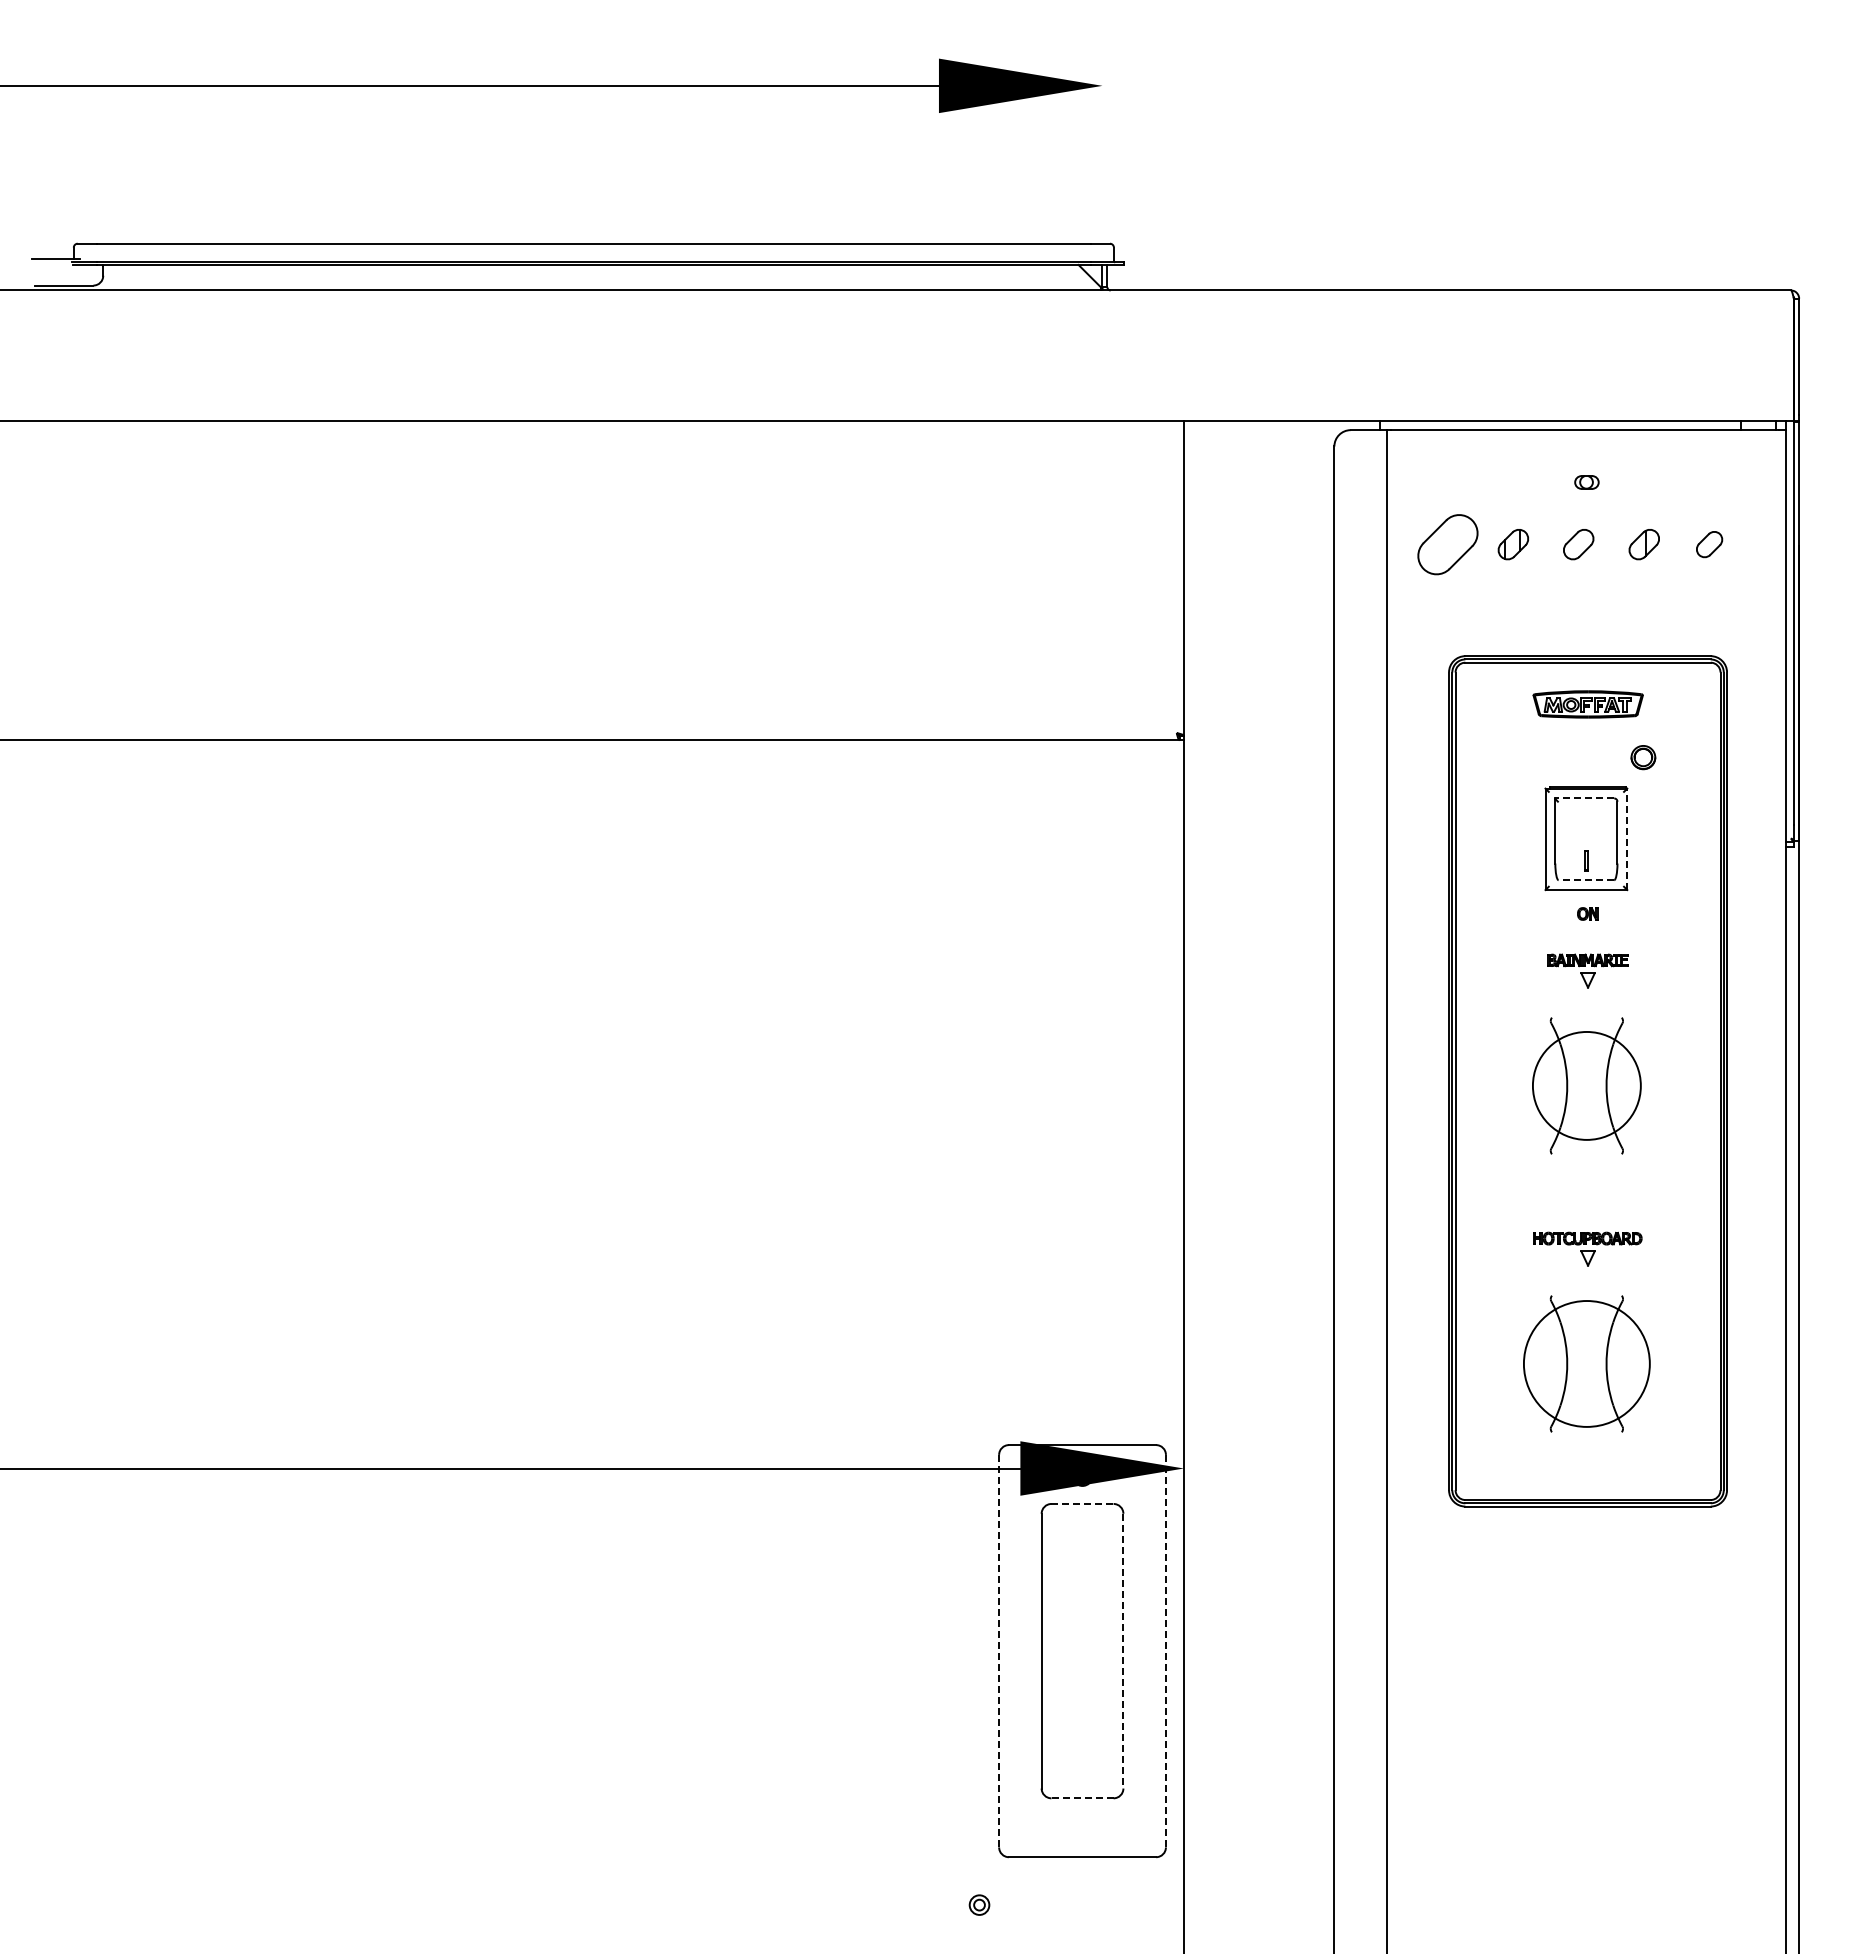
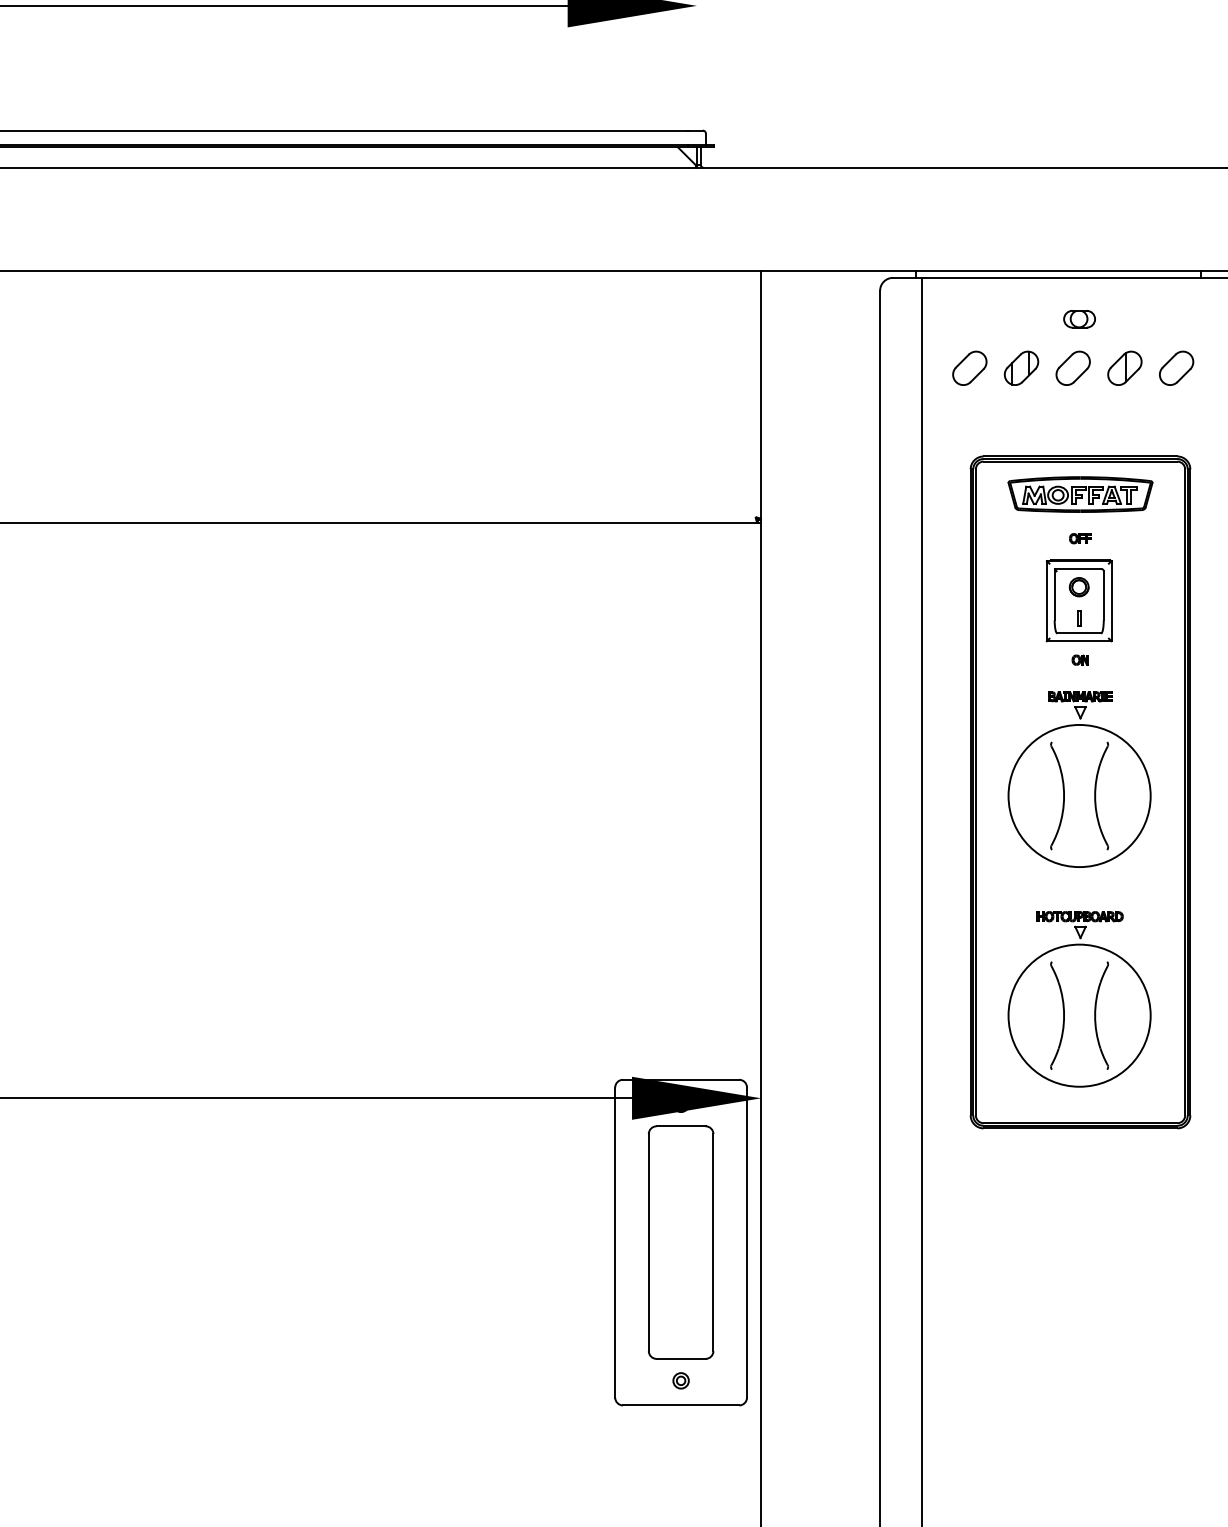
part: (1586, 482) -> (1079, 319), size x1.67
part: (1447, 544) -> (969, 368), size x0.71
part: (1513, 544) -> (1021, 368), size x1.43
part: (1578, 544) -> (1072, 368), size x1.43
part: (1644, 544) -> (1125, 368), size x1.43
part: (1709, 544) -> (1176, 368), size x1.67
part: (1588, 704) -> (1080, 494), size x1.67
part: (1643, 757) -> (1079, 587), moved
part: (1587, 760) -> (1080, 538), added
line: (1584, 798) -> (1077, 568), dashed -> solid
line: (1627, 839) -> (1111, 601), dashed -> solid
line: (1586, 880) -> (1079, 633), dashed -> solid
circle: (1586, 1085) -> (1079, 795), size x1.67
circle: (1586, 1363) -> (1079, 1015), size x1.43
line: (1083, 1503) -> (681, 1125), dashed -> solid
line: (1165, 1650) -> (746, 1242), dashed -> solid
line: (999, 1651) -> (615, 1242), dashed -> solid
line: (1123, 1651) -> (713, 1242), dashed -> solid
line: (1082, 1798) -> (681, 1359), dashed -> solid
part: (979, 1904) -> (681, 1380), moved

